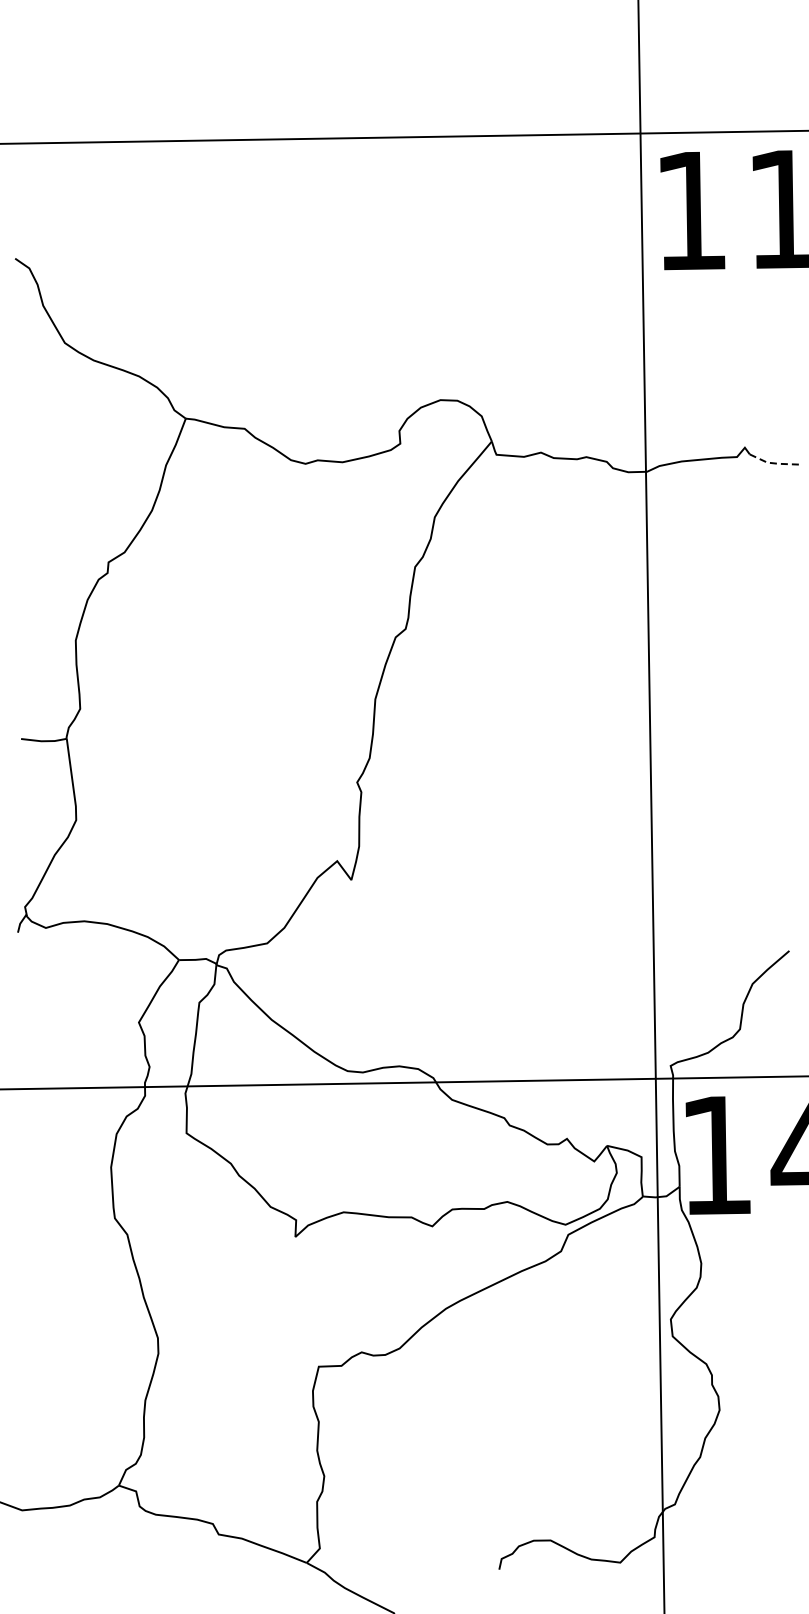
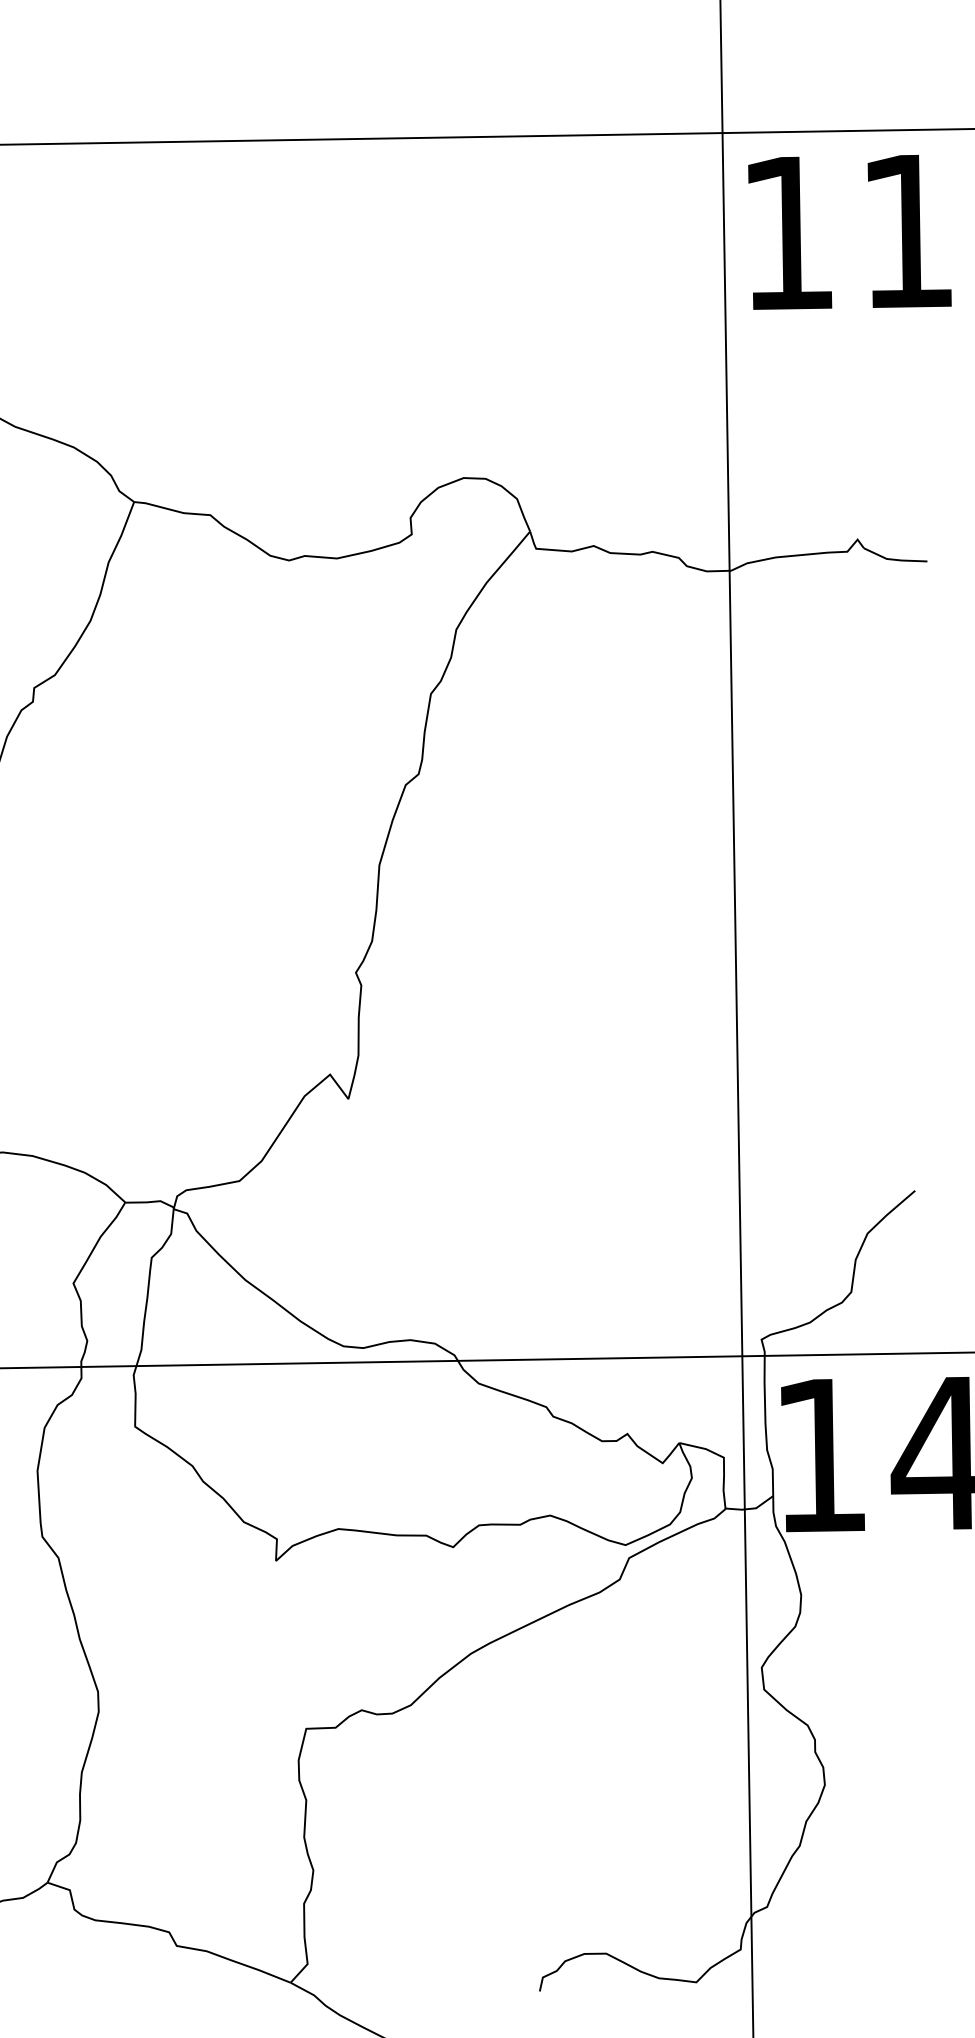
line: (773, 463) -> (894, 560), dashed -> solid

